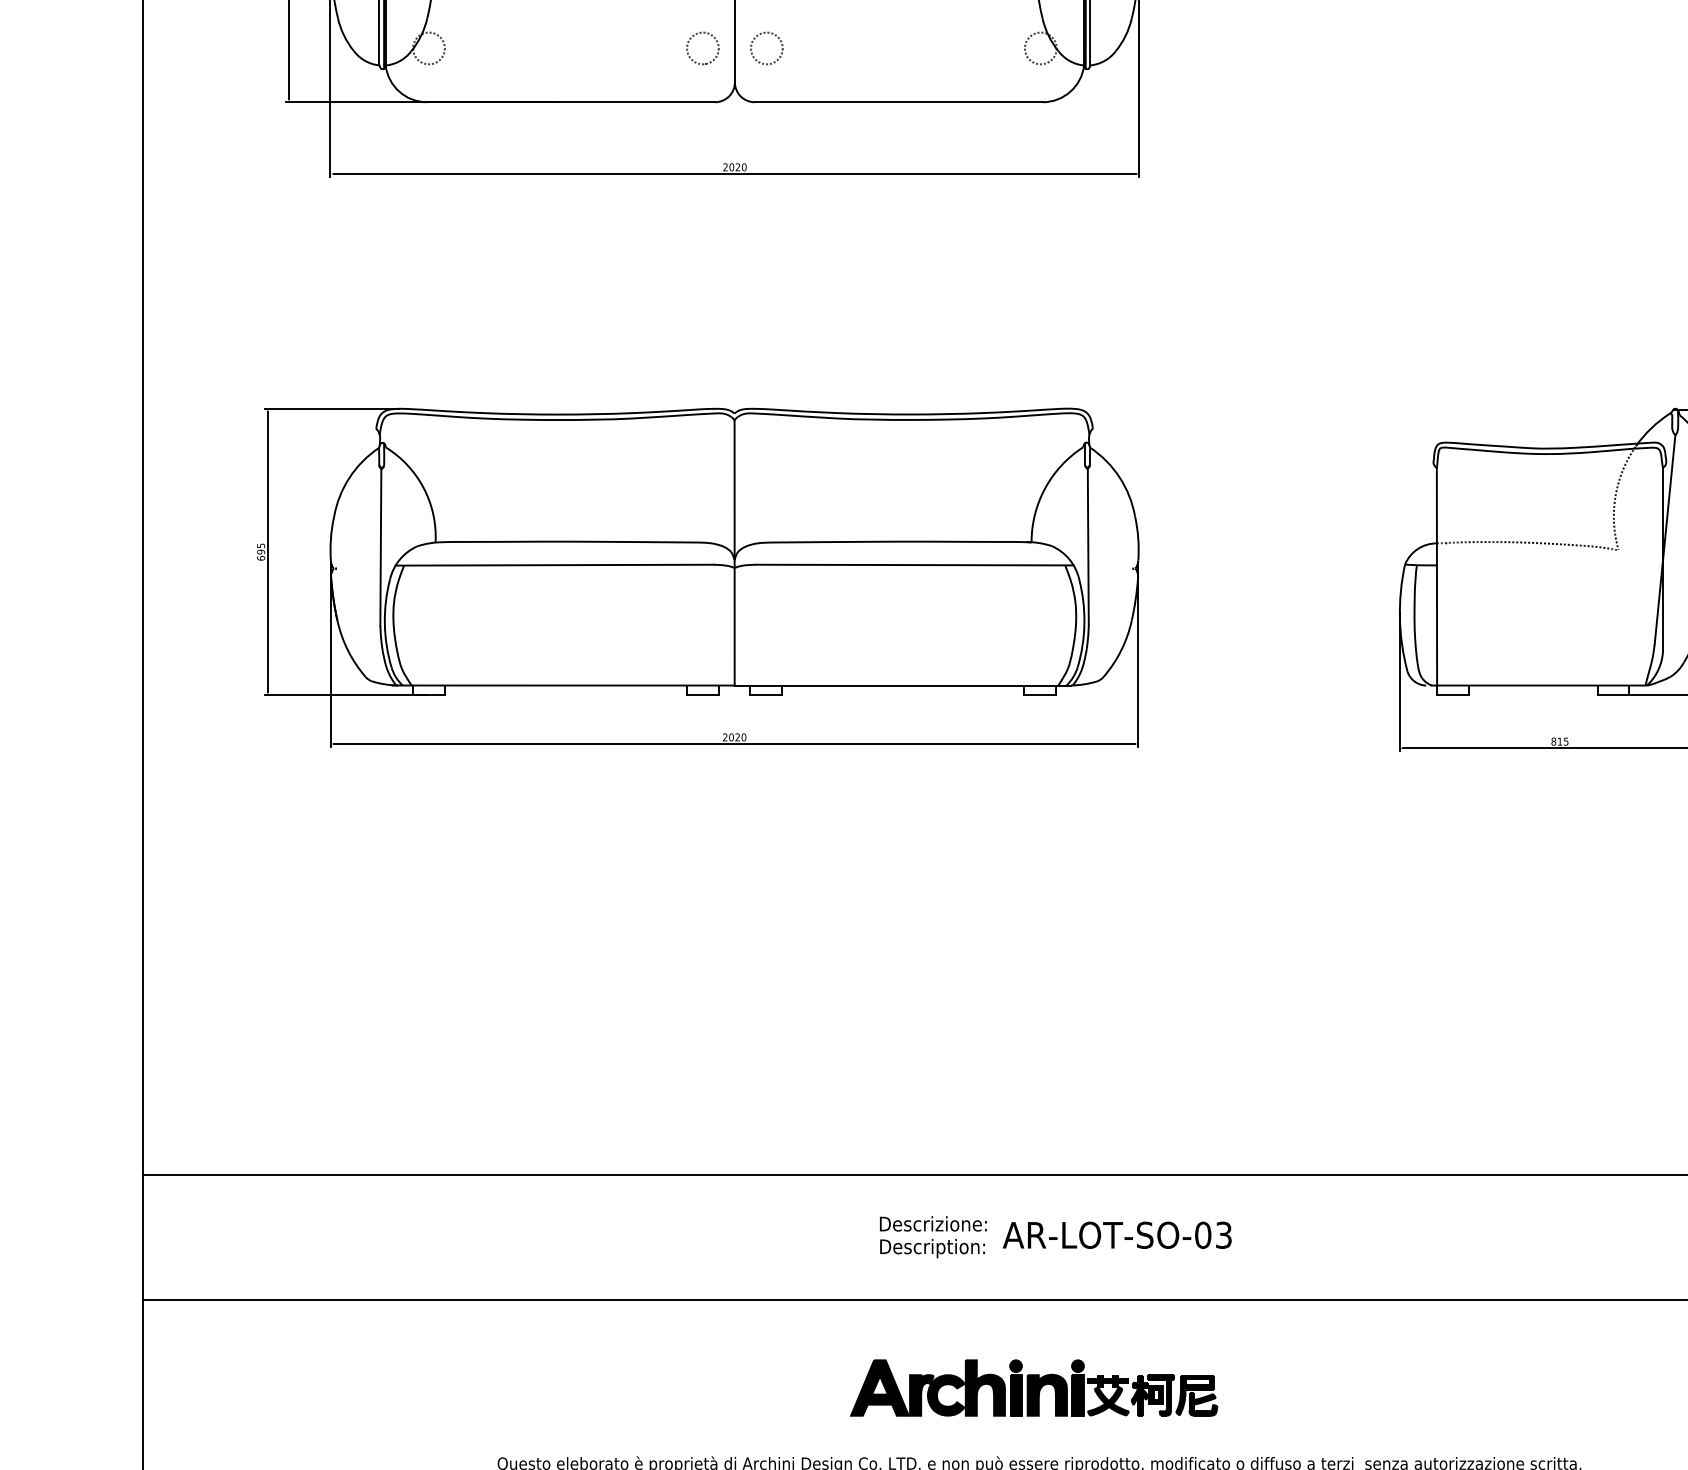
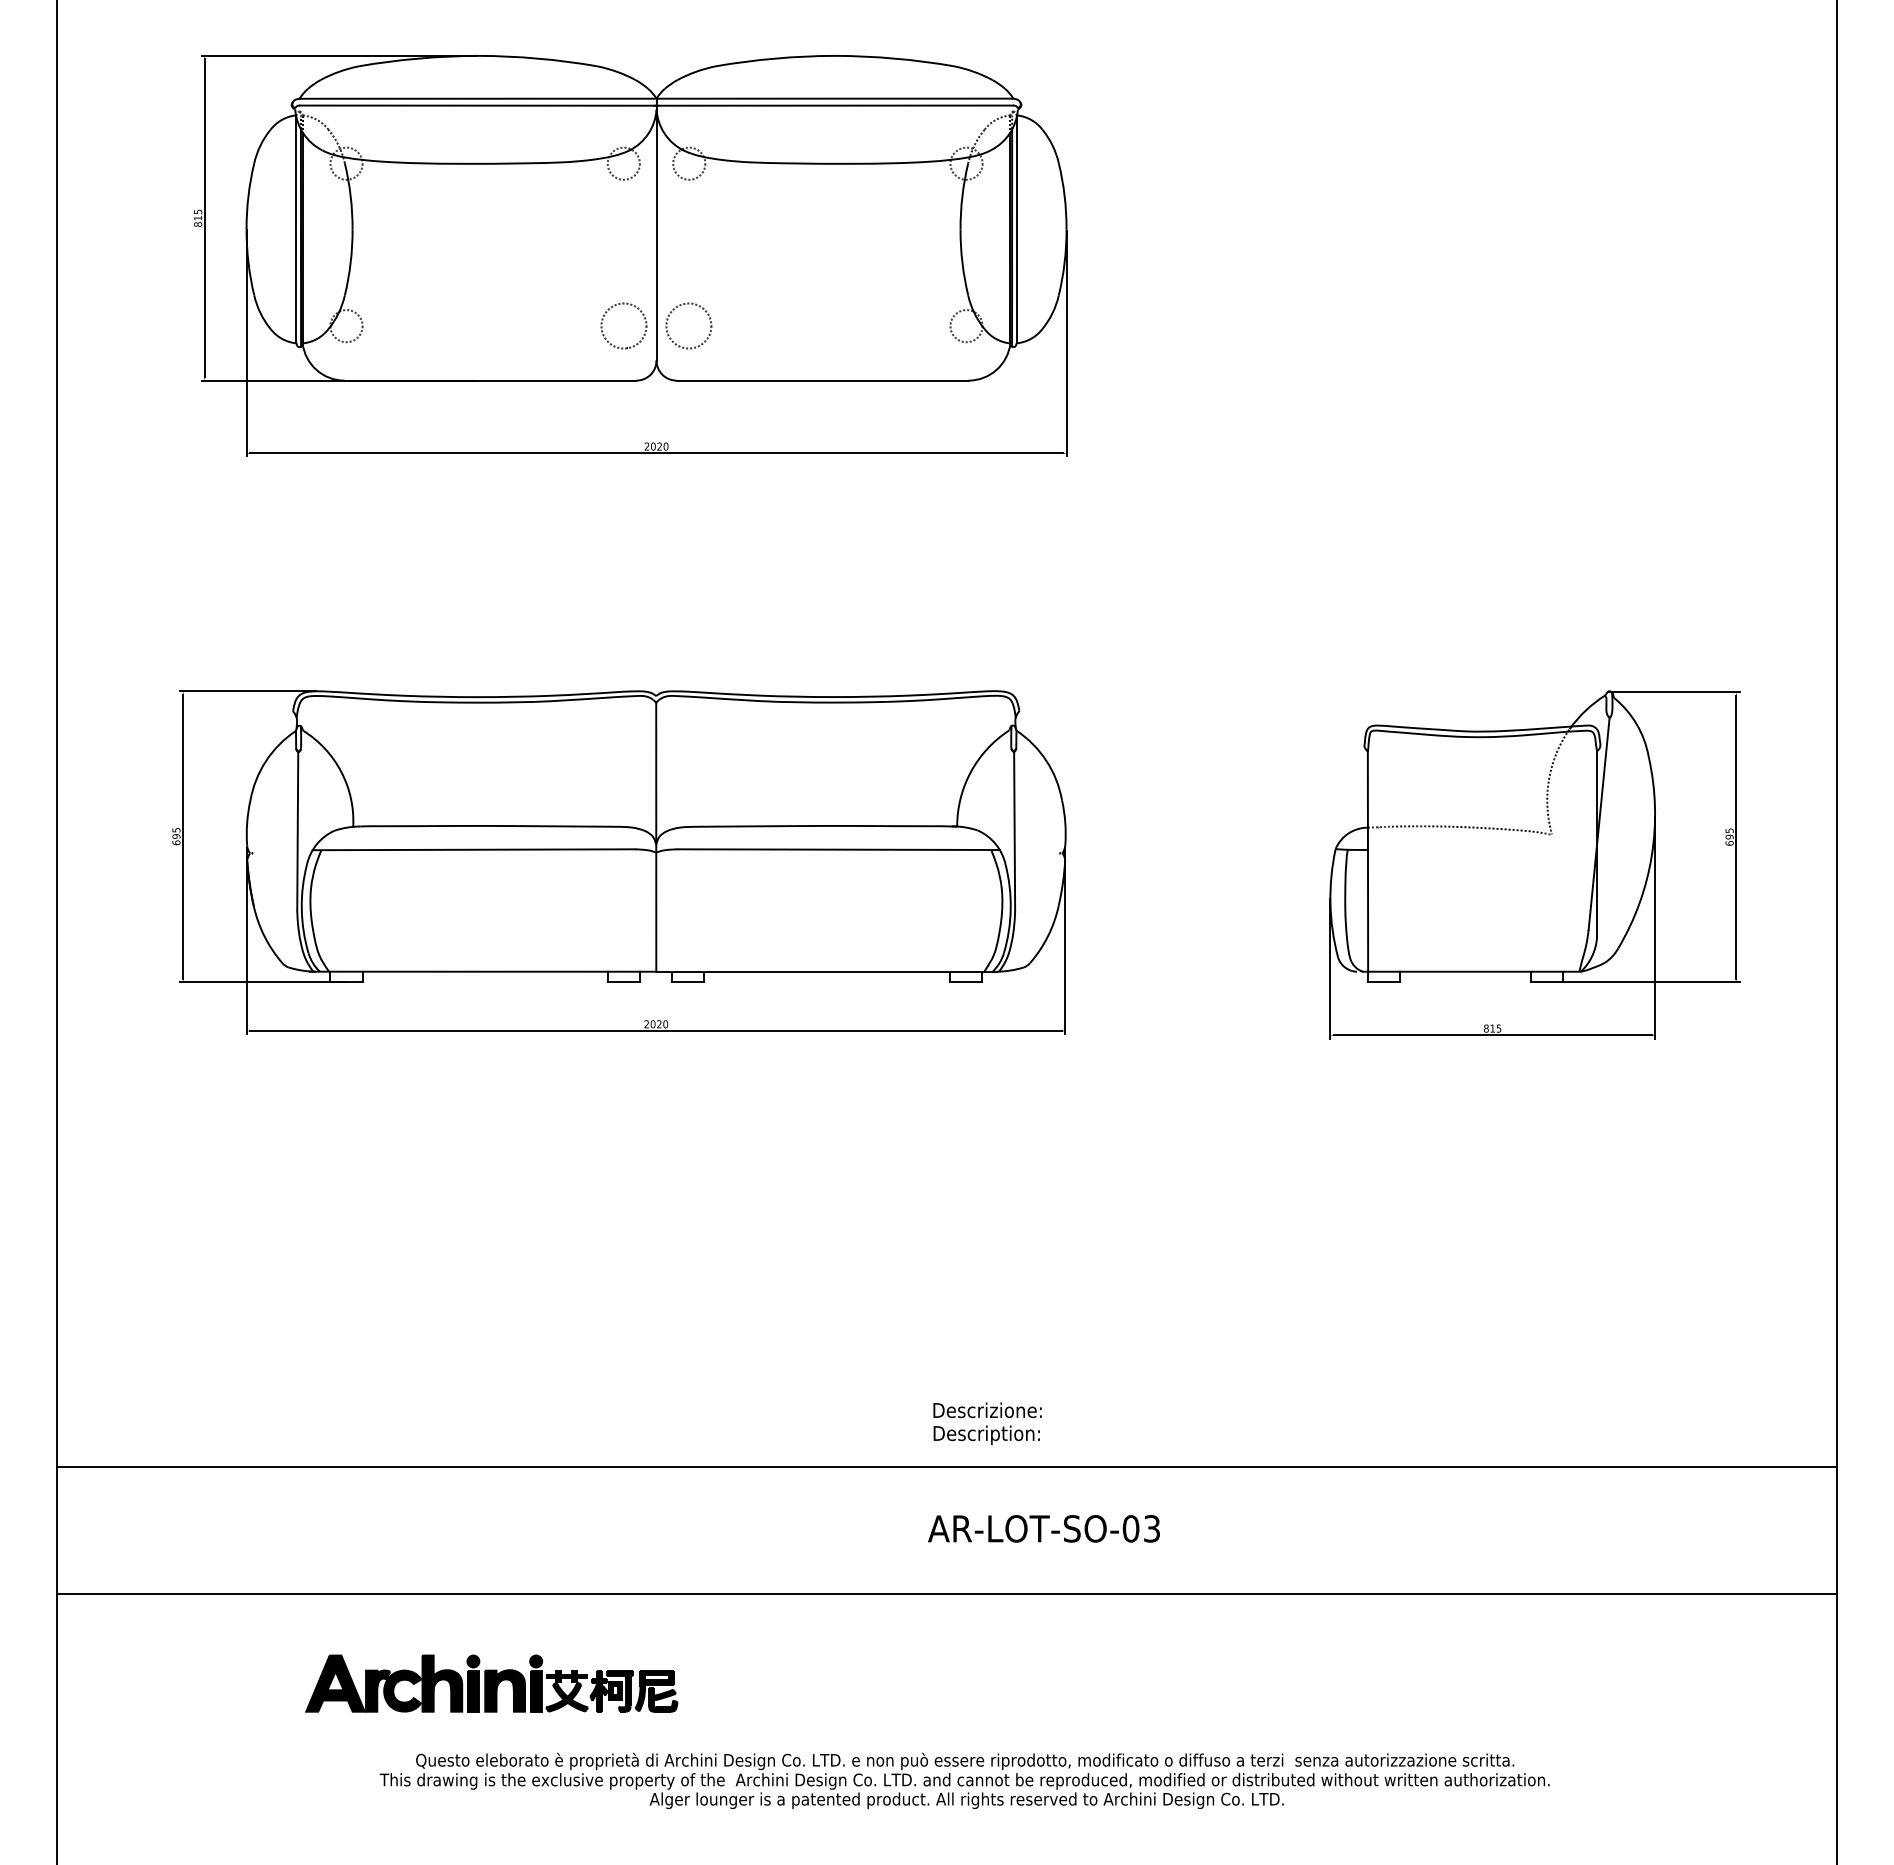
circle: (703, 48) -> (624, 326), size x1.4
circle: (766, 48) -> (688, 326), size x1.4
text: (933, 1236) -> (987, 1423), moved
part: (1033, 1387) -> (491, 1683), moved

